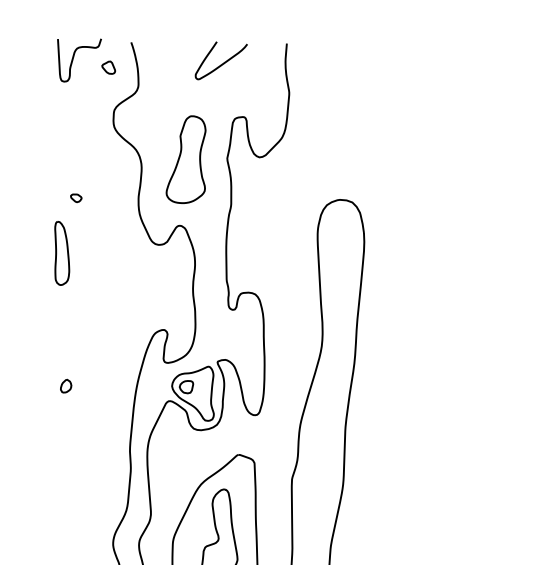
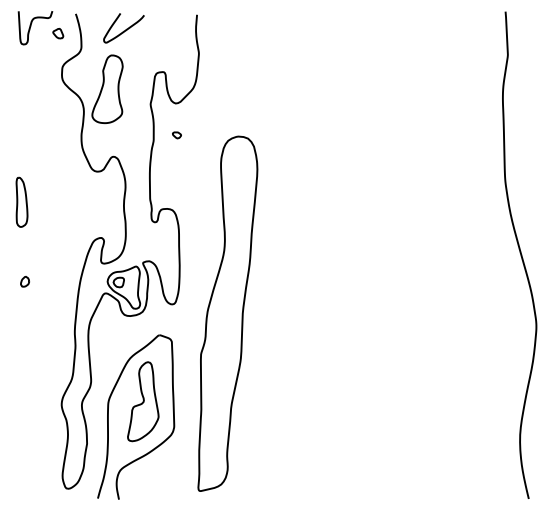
curve: (220, 63) -> (123, 30), moved
part: (186, 158) -> (107, 88), moved
part: (75, 198) -> (176, 135), moved
part: (61, 252) -> (21, 201), moved

